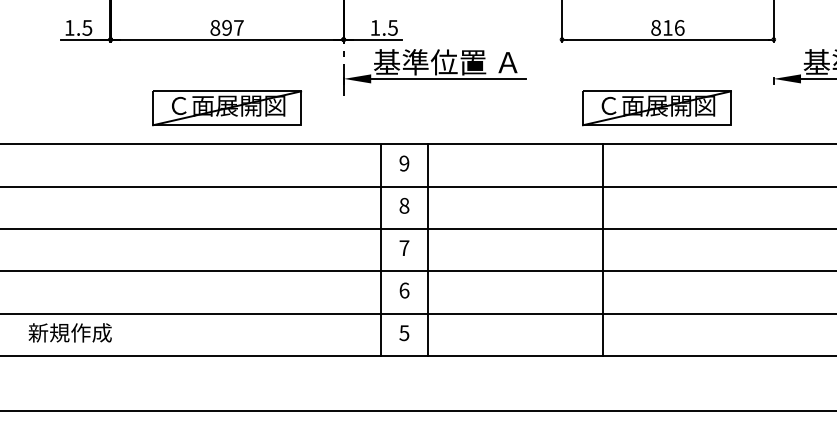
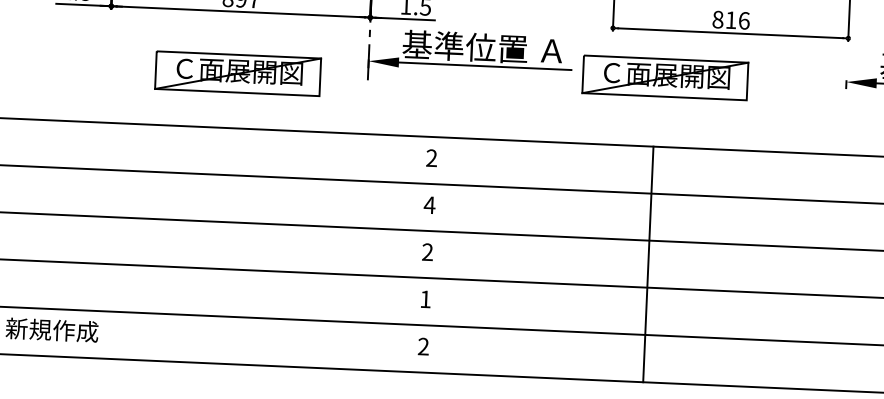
part: (227, 108) -> (238, 73), moved
part: (656, 108) -> (664, 78), moved
text: (404, 163) -> (431, 158), 9 -> 2
text: (404, 205) -> (429, 204), 8 -> 4
text: (404, 247) -> (427, 251), 7 -> 2
line: (381, 250) -> (402, 253), removed
line: (427, 250) -> (453, 255), removed
text: (404, 290) -> (425, 299), 6 -> 1
text: (404, 333) -> (423, 347), 5 -> 2

